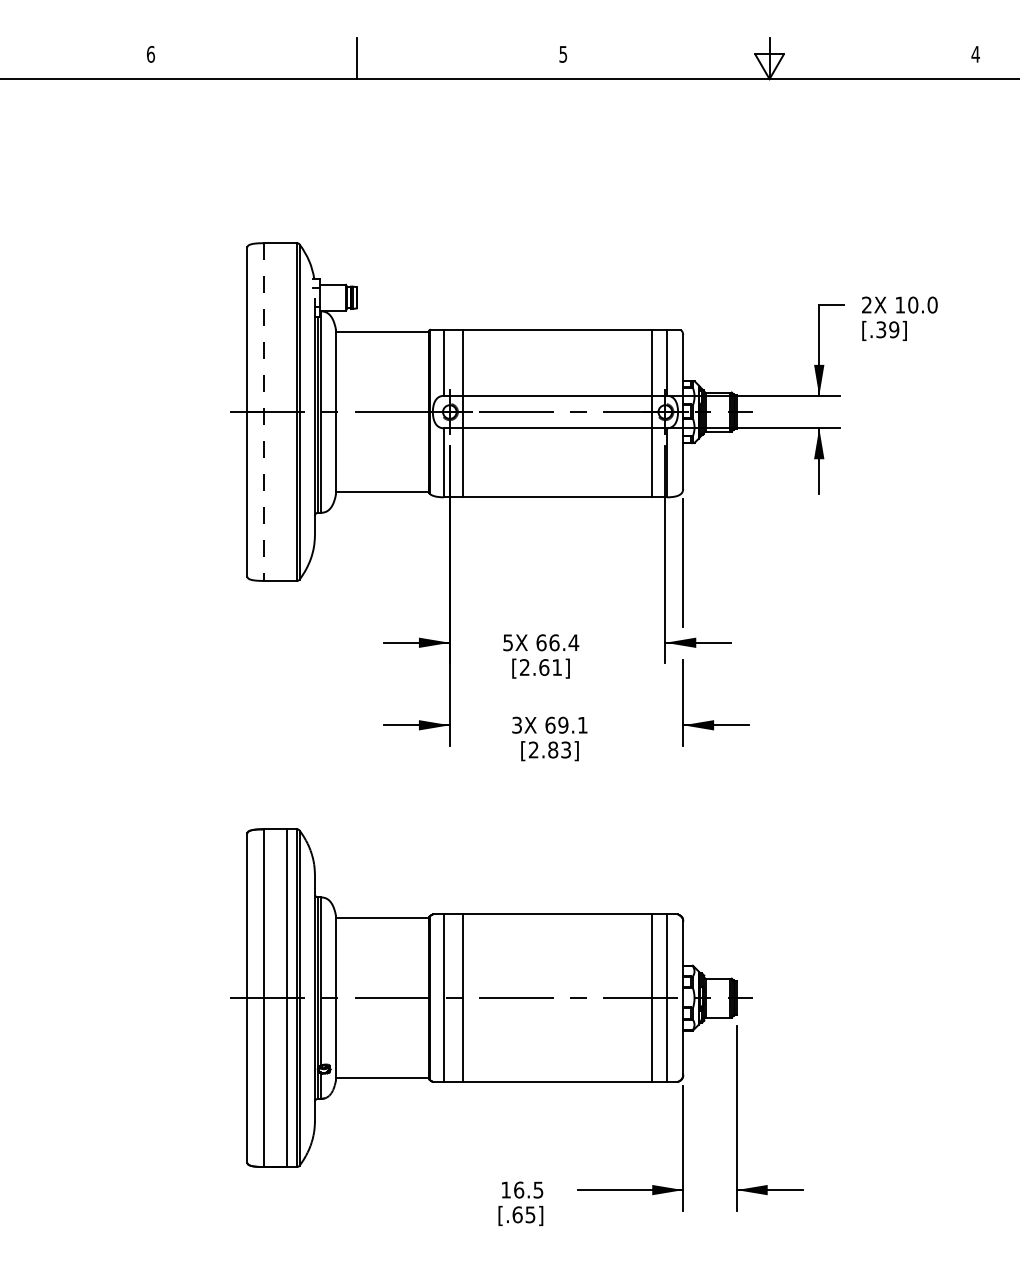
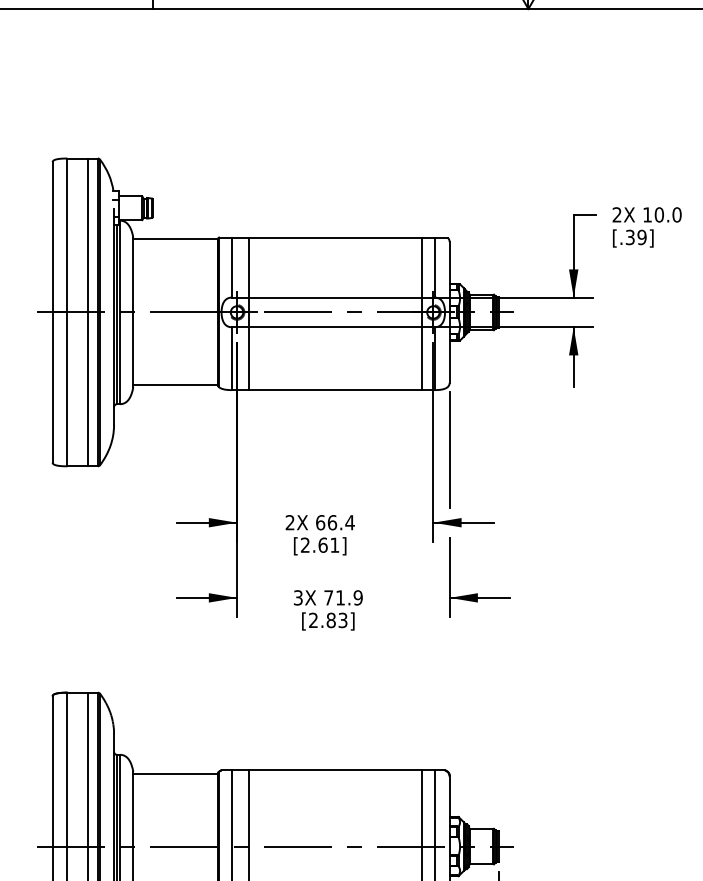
line: (286, 411) -> (88, 311), added
line: (263, 412) -> (67, 312), dashed -> solid
text: (507, 642) -> (289, 522), 5X -> 2X
text: (566, 724) -> (343, 597), 69.1 -> 71.9

